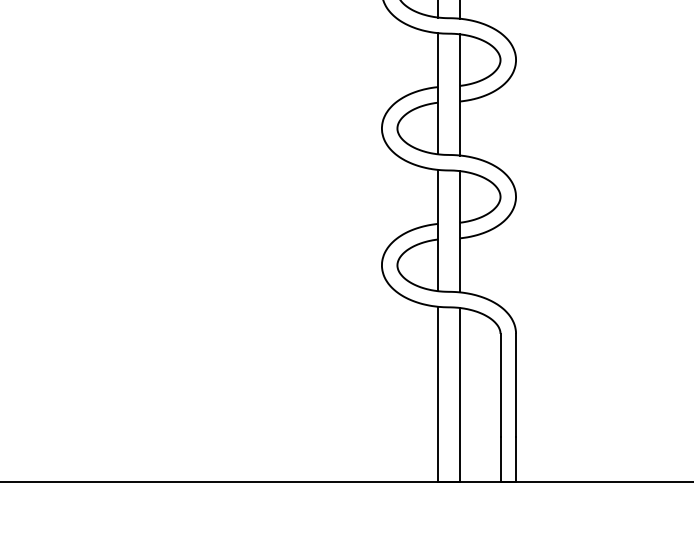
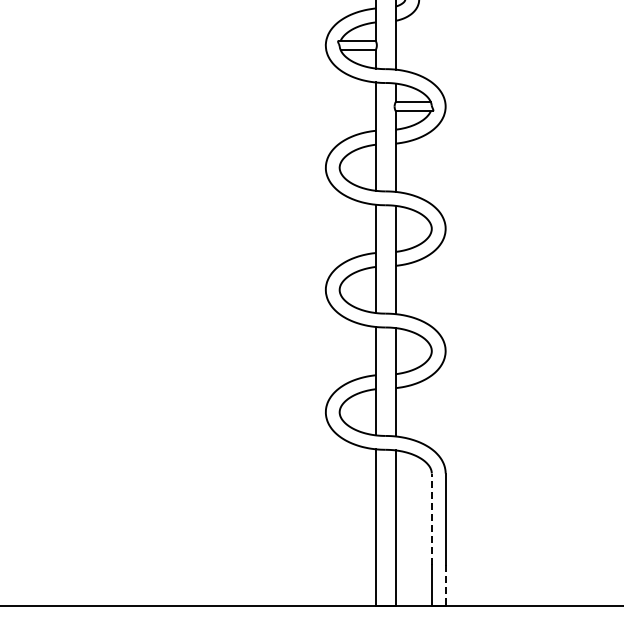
line: (500, 385) -> (431, 519), solid -> dashed
line: (515, 459) -> (445, 585), solid -> dashed

